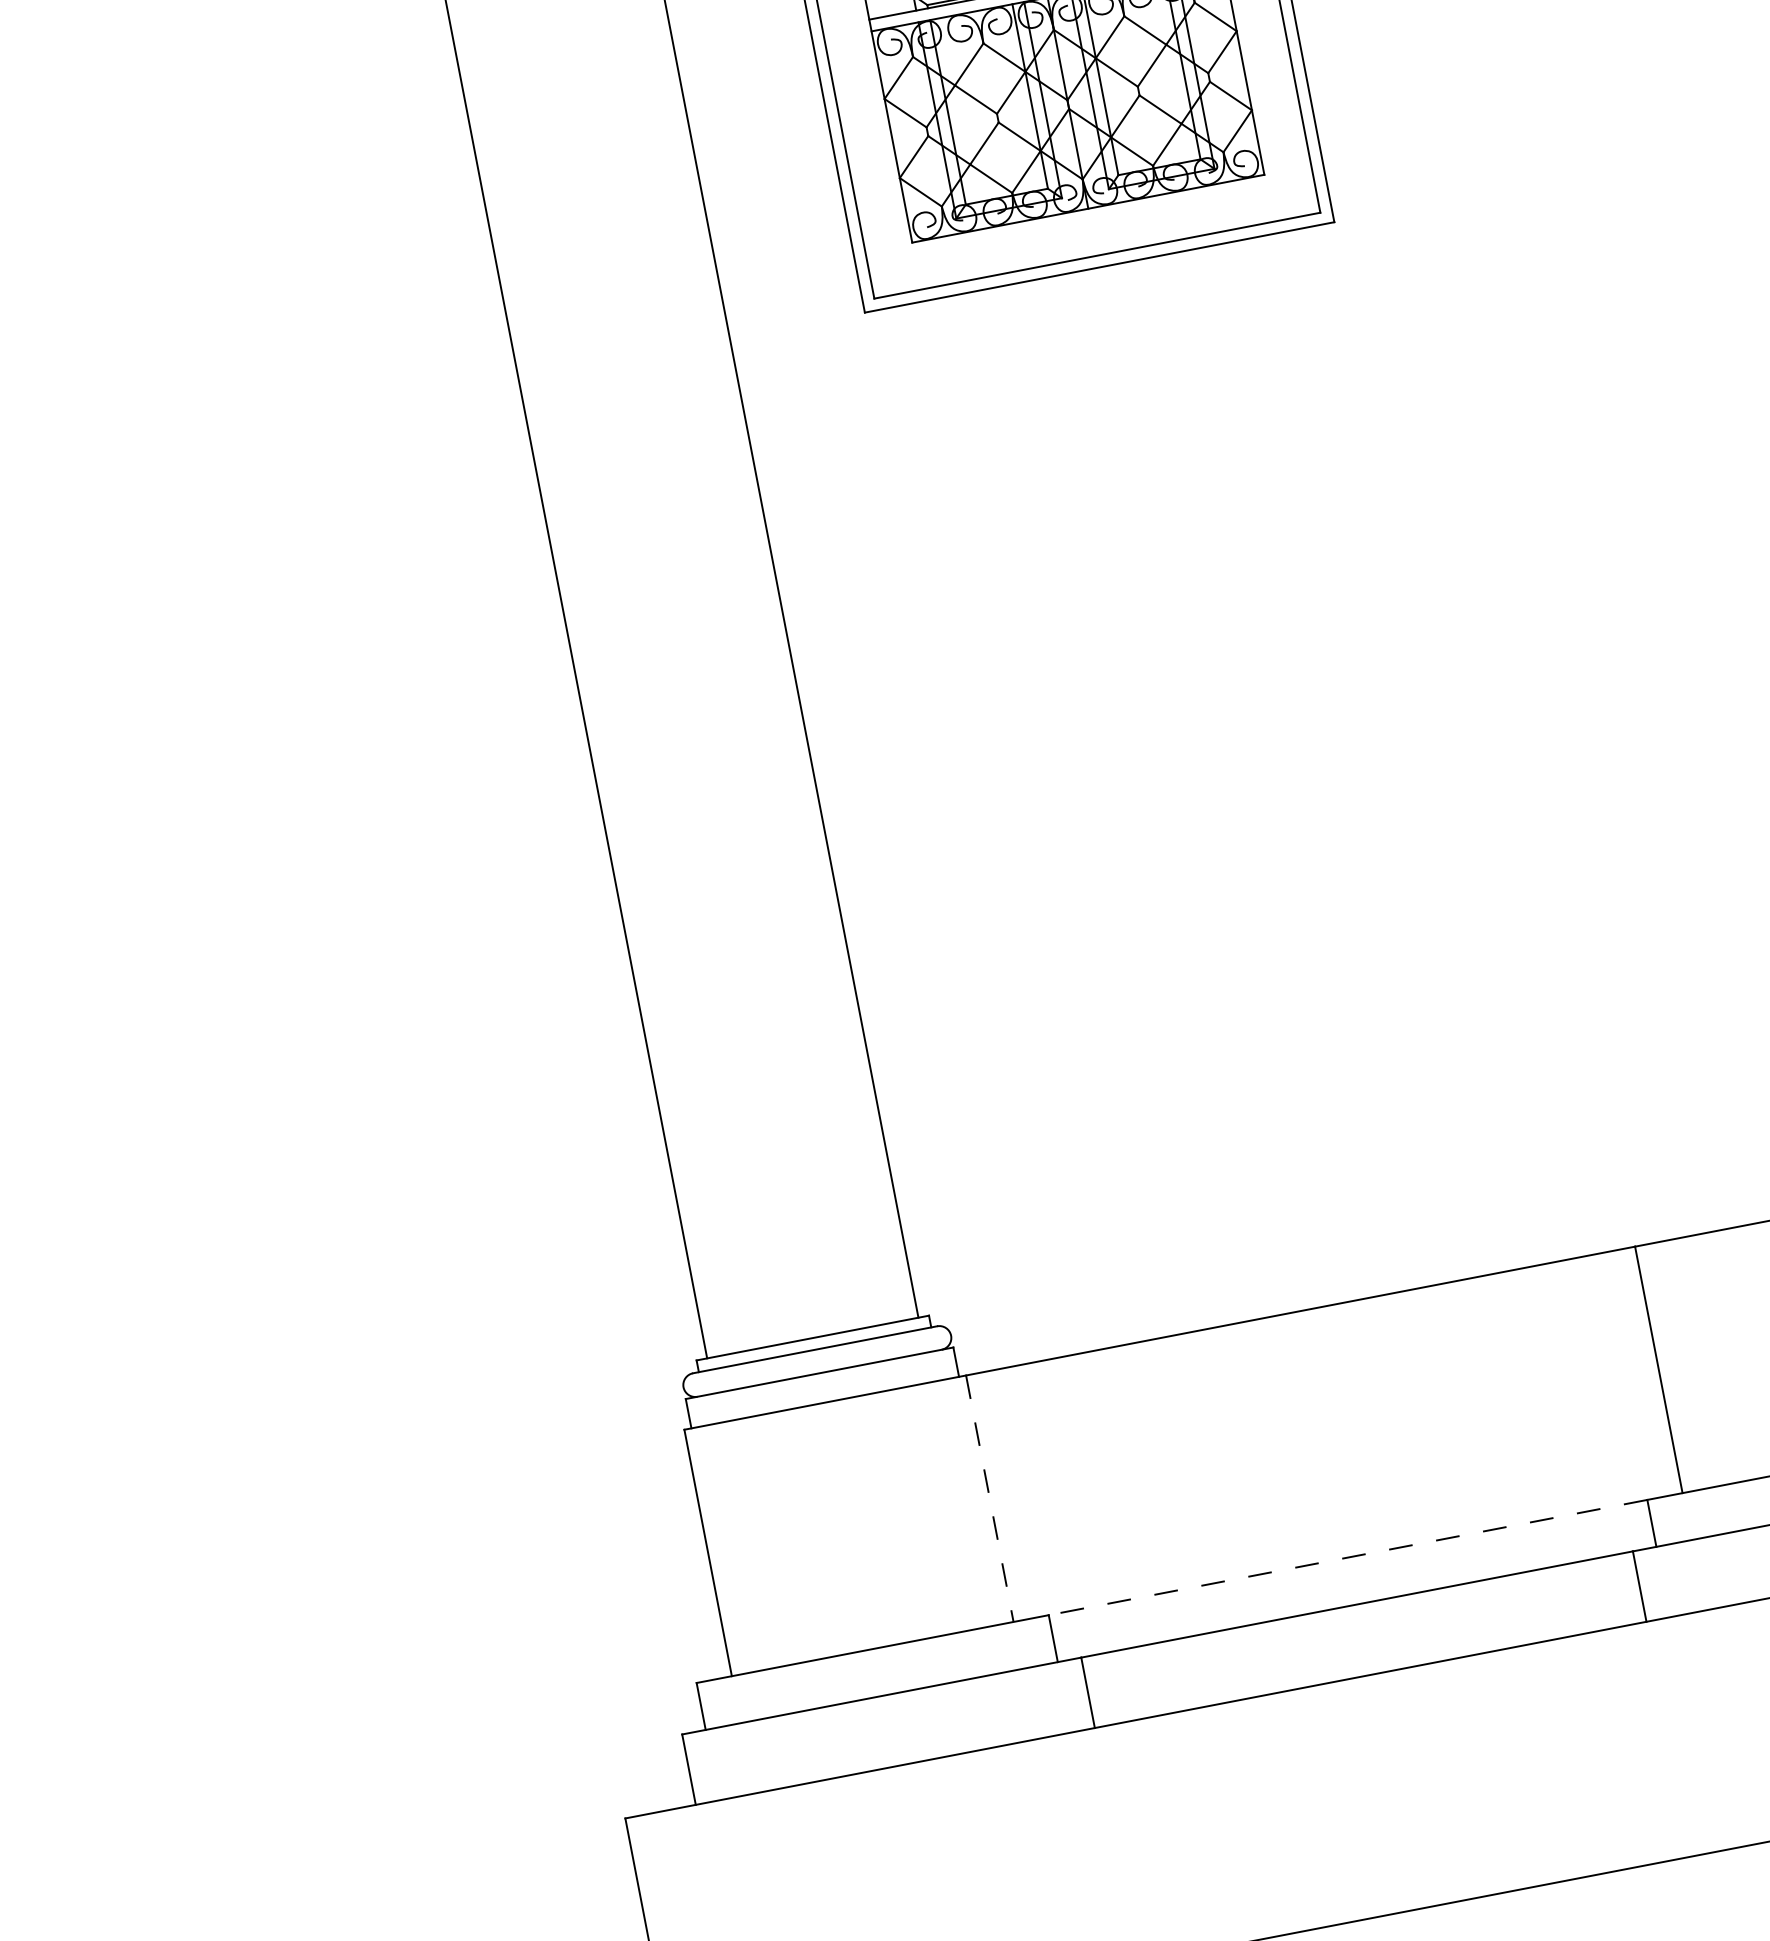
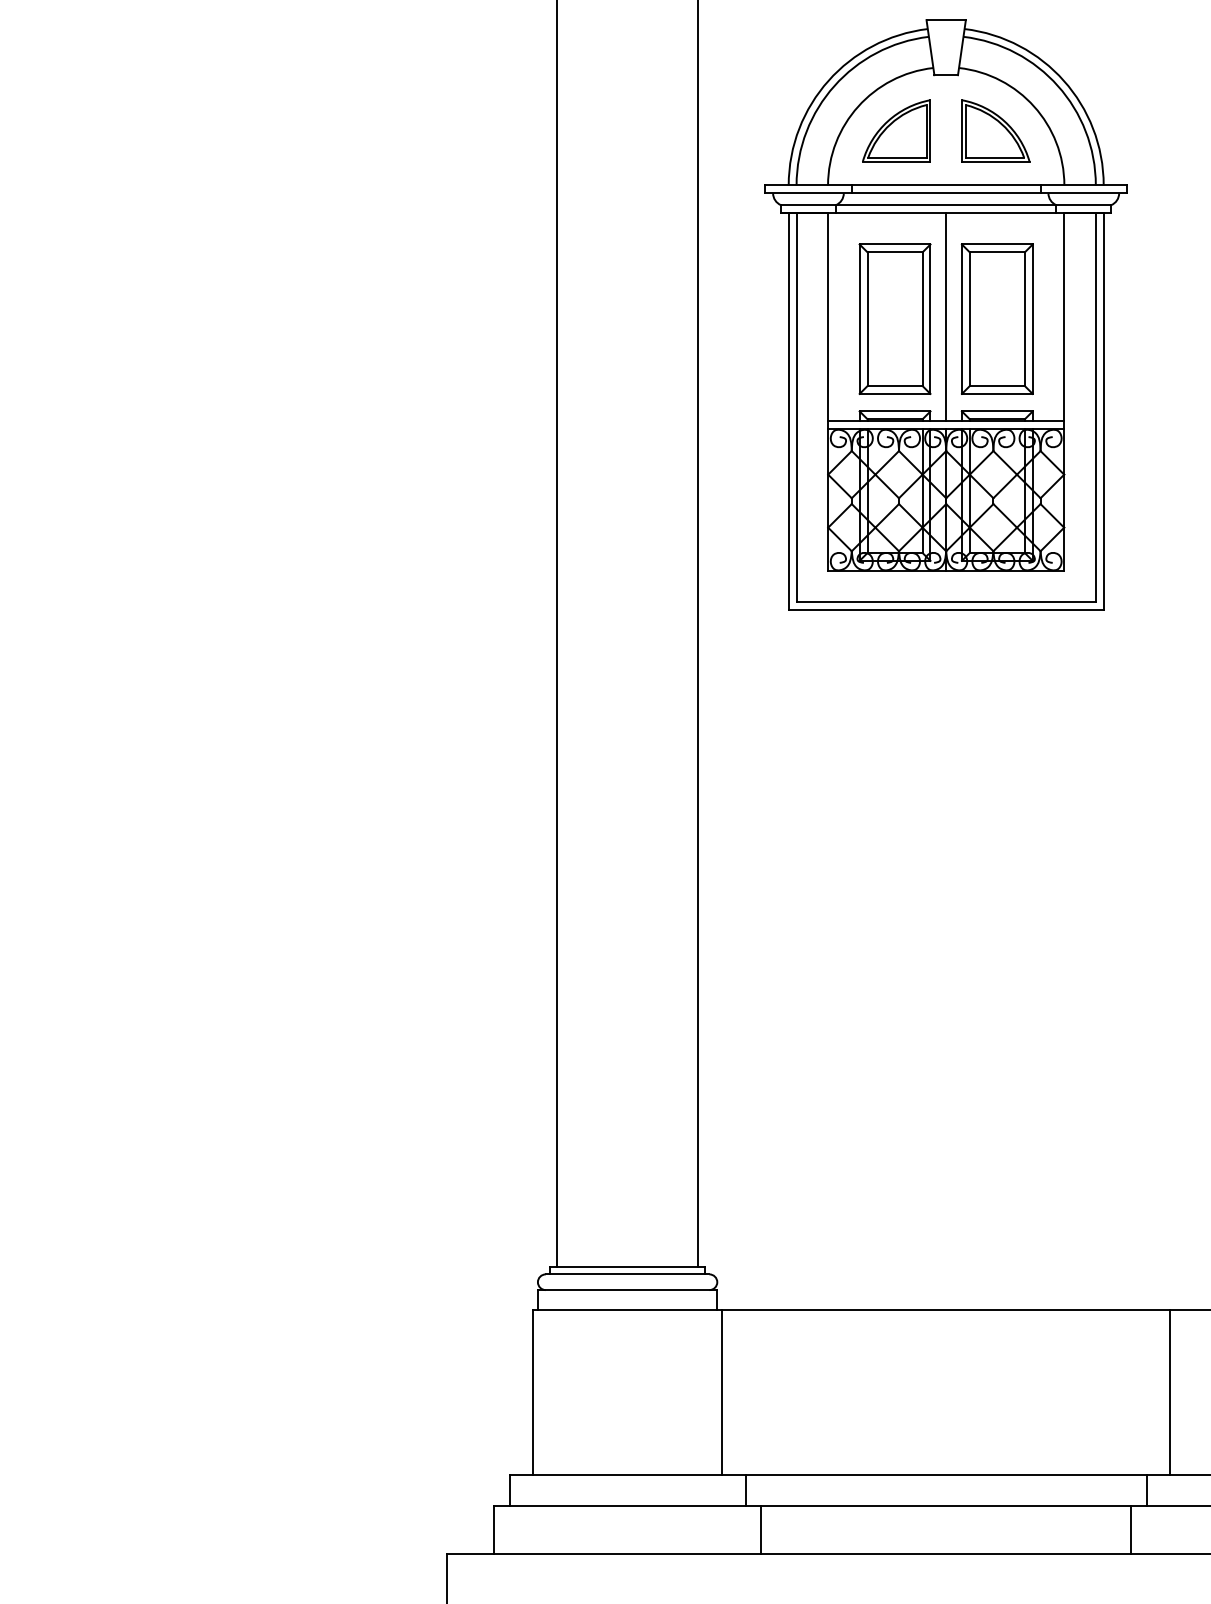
line: (990, 1498) -> (722, 1392), dashed -> solid
line: (1348, 1556) -> (946, 1474), dashed -> solid

